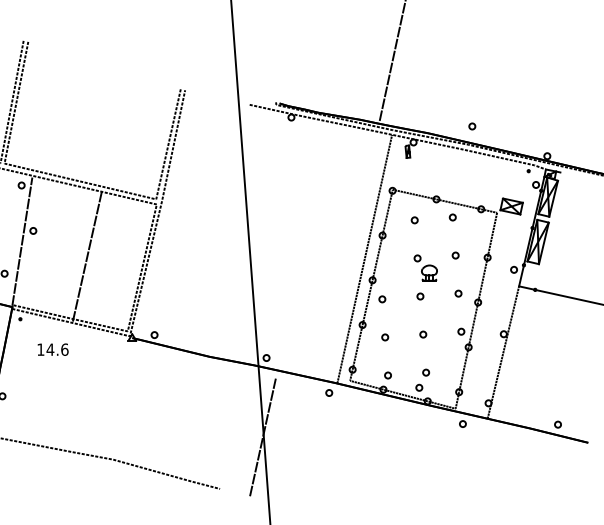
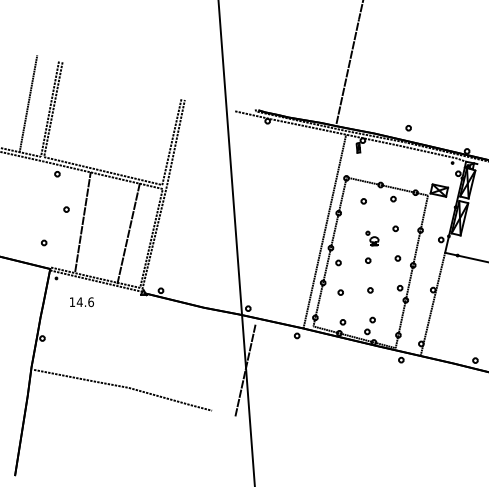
line: (21, 242) -> (82, 222), moved
line: (87, 256) -> (128, 233), moved
part: (425, 267) -> (372, 238), size x0.7

